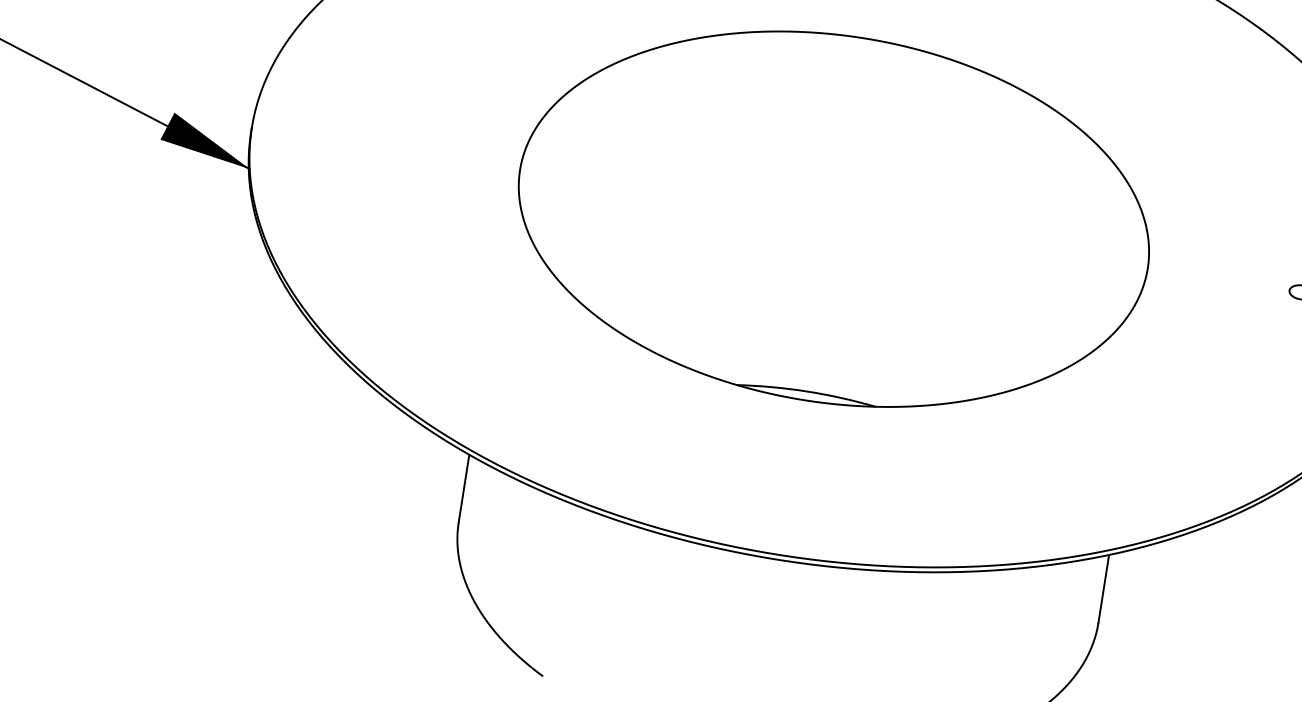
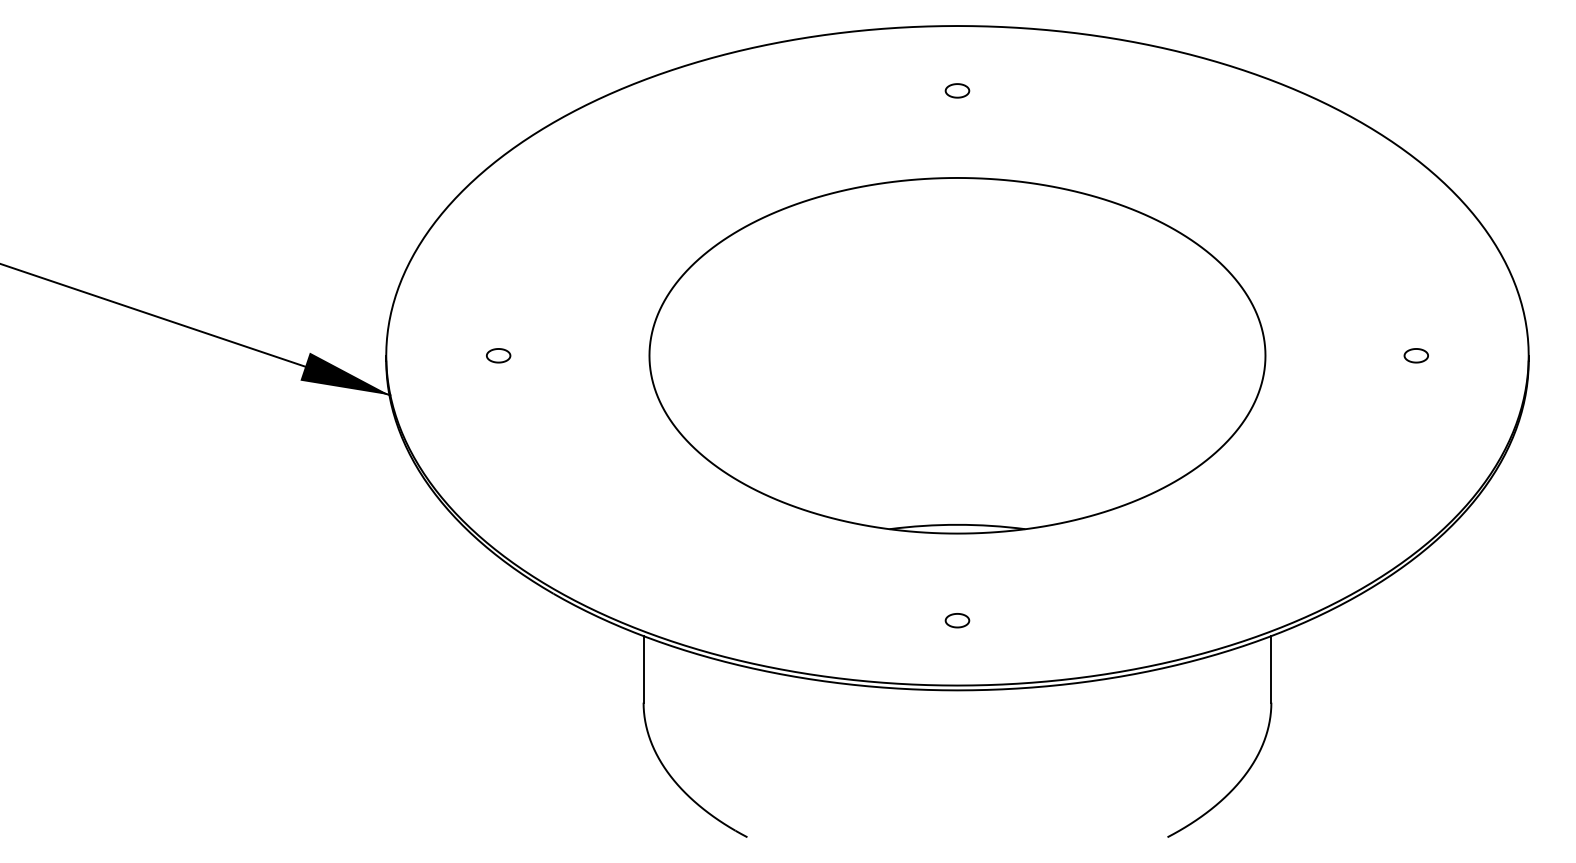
part: (366, 145) -> (498, 355), added
part: (791, 488) -> (957, 620), added

